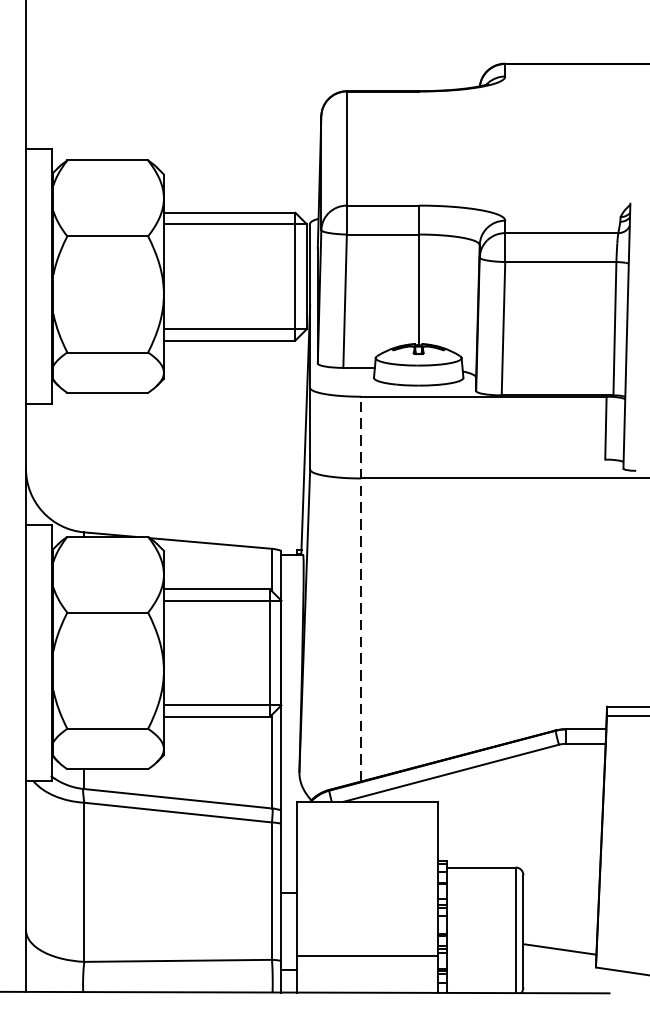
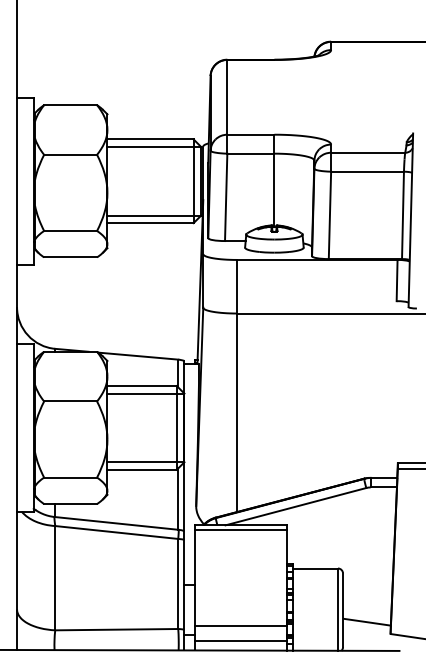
line: (360, 588) -> (236, 385), dashed -> solid
line: (366, 808) -> (240, 529), added
line: (366, 977) -> (240, 640), added

